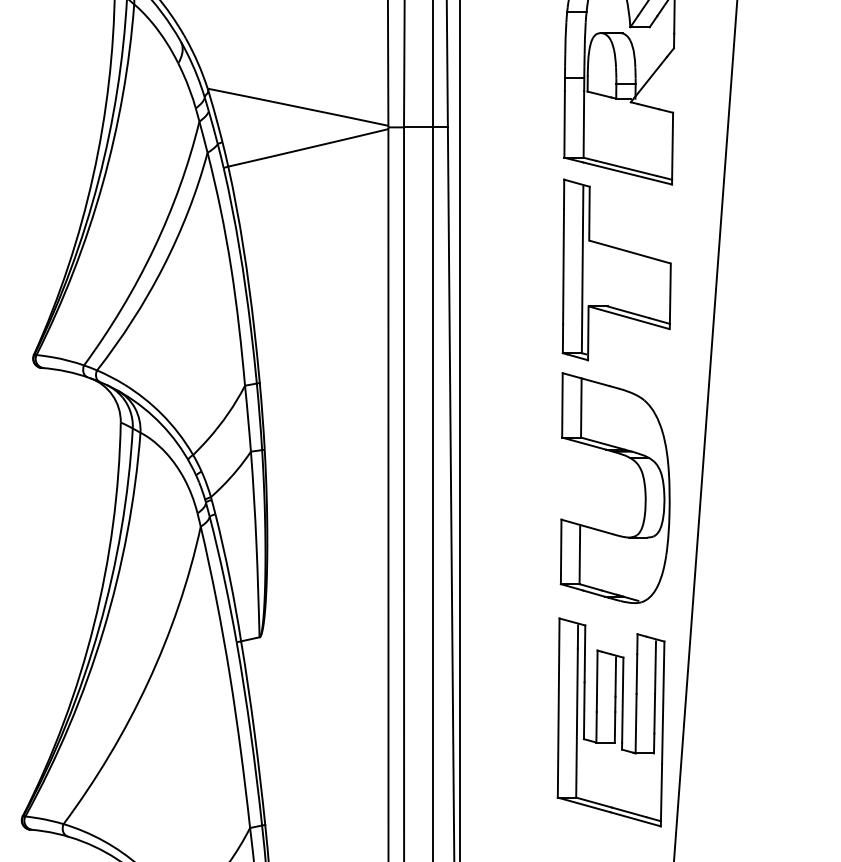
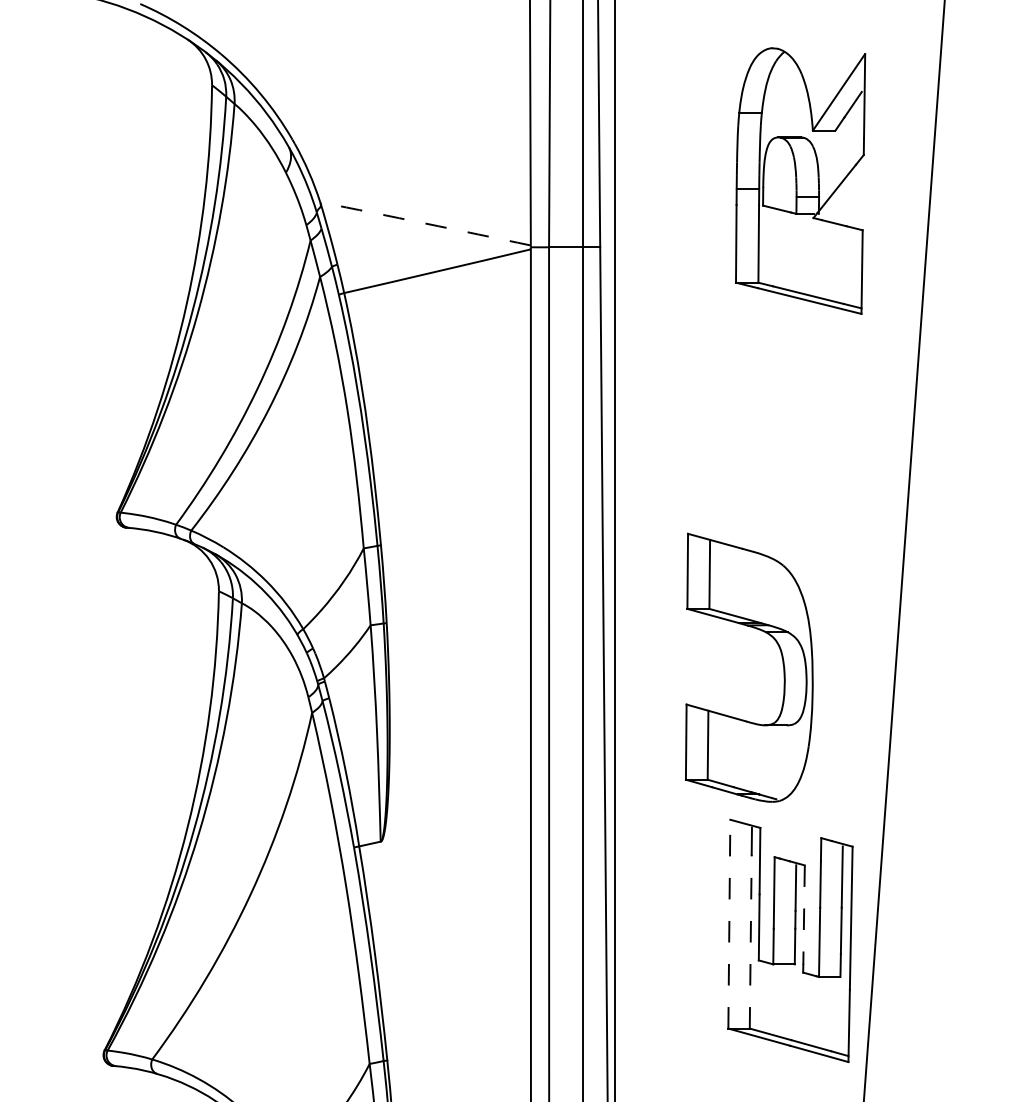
arc: (298, 106) -> (425, 223), solid -> dashed
part: (616, 269) -> (796, 413), removed
part: (643, 485) -> (782, 664), moved
line: (623, 700) -> (804, 915), solid -> dashed
line: (558, 707) -> (729, 923), solid -> dashed
line: (576, 722) -> (750, 941), solid -> dashed

